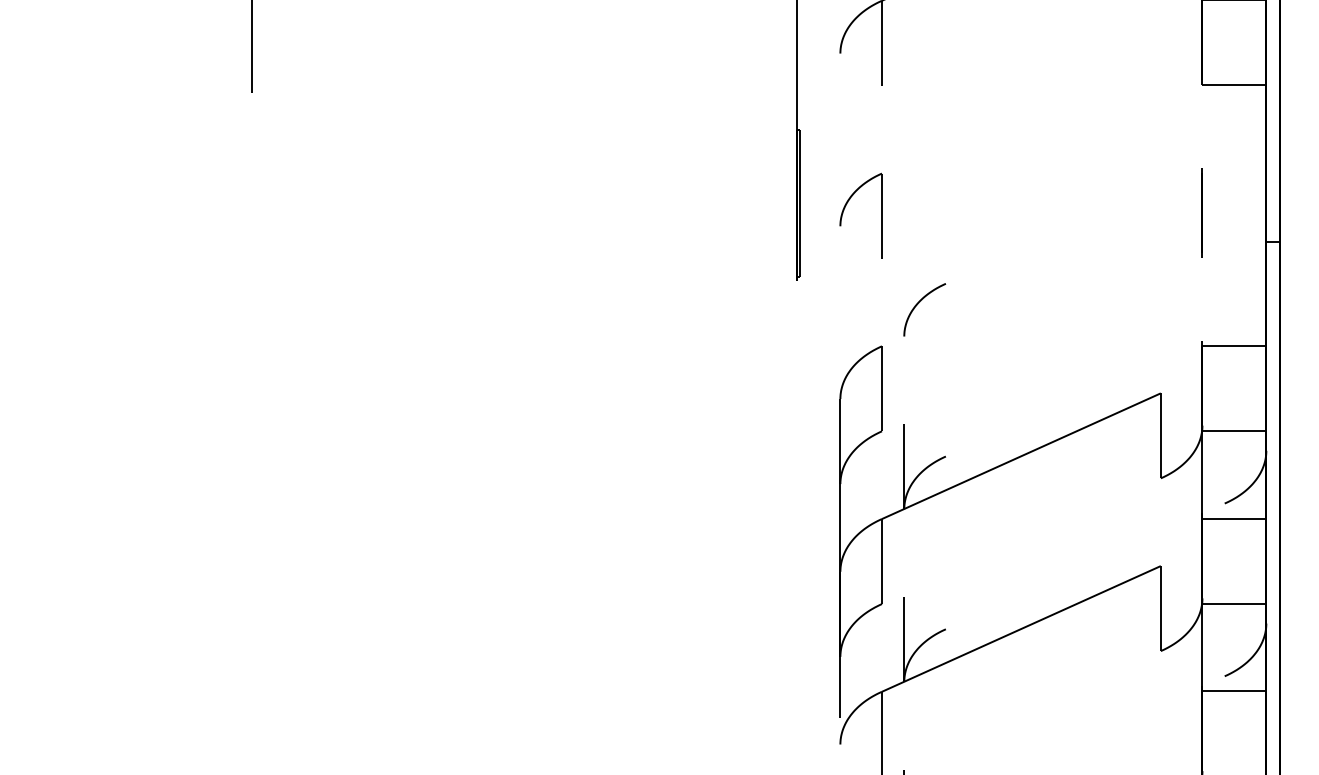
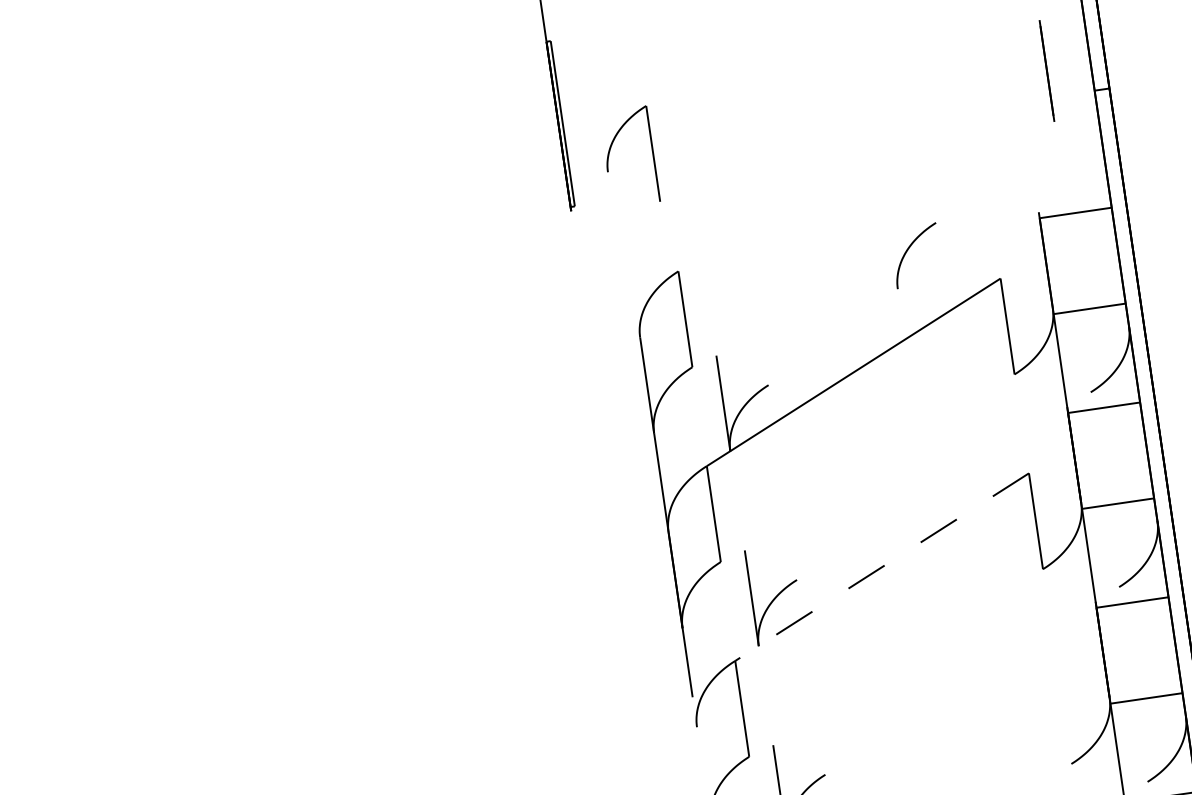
part: (845, 208) -> (610, 151), moved
line: (1201, 212) -> (1045, 70), moved
curve: (919, 303) -> (909, 249), moved
line: (1021, 628) -> (882, 566), solid -> dashed

